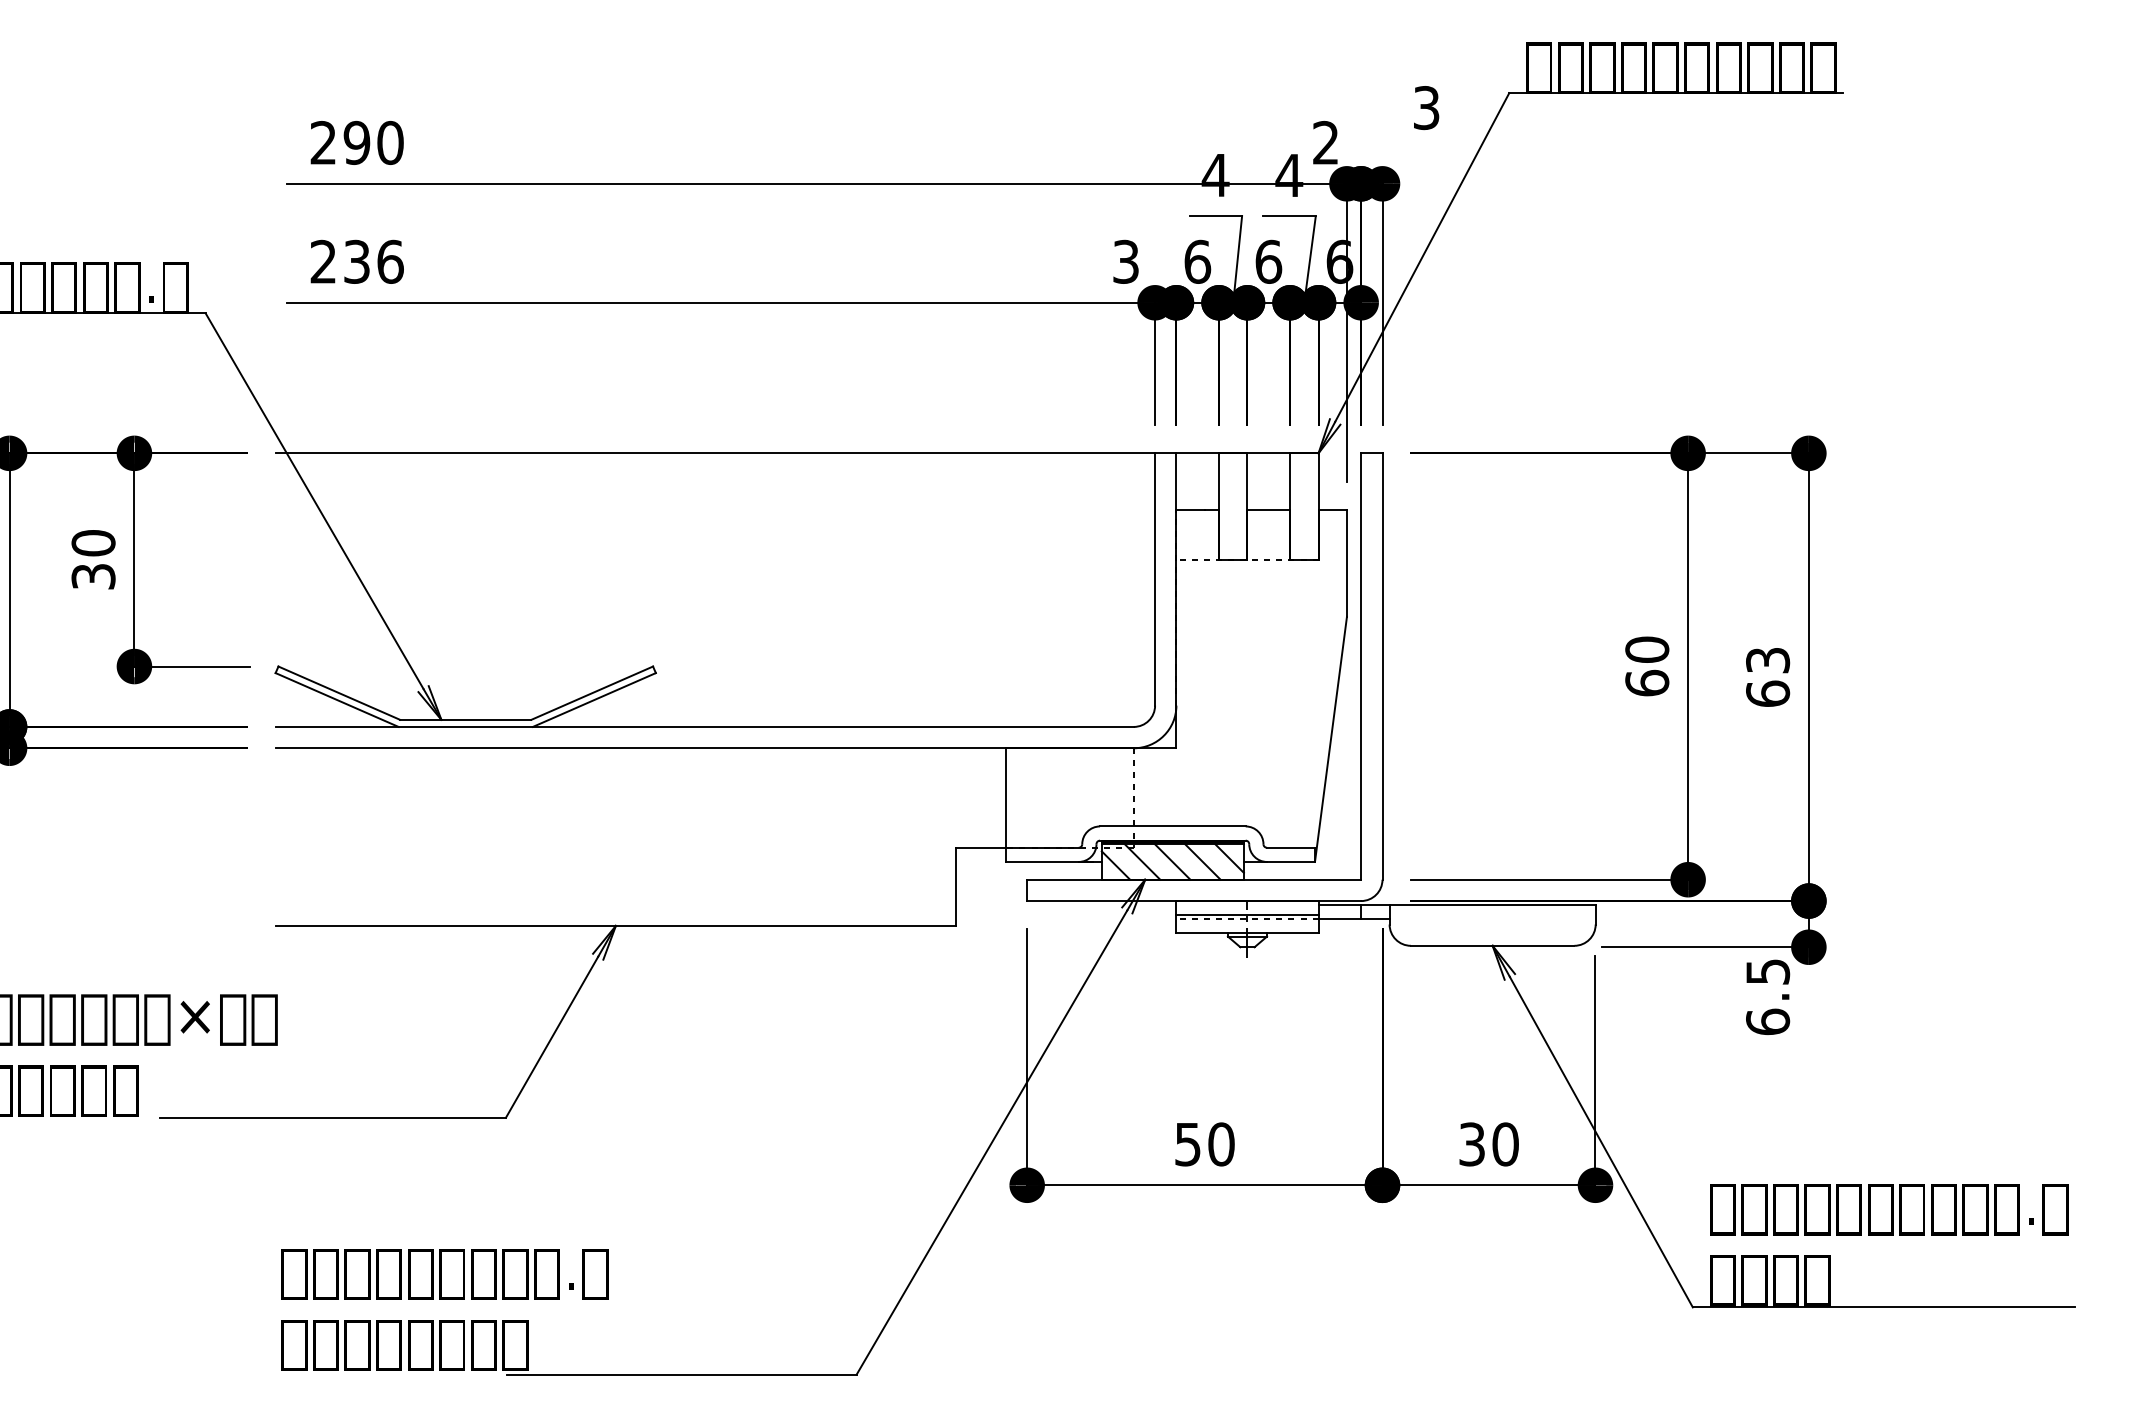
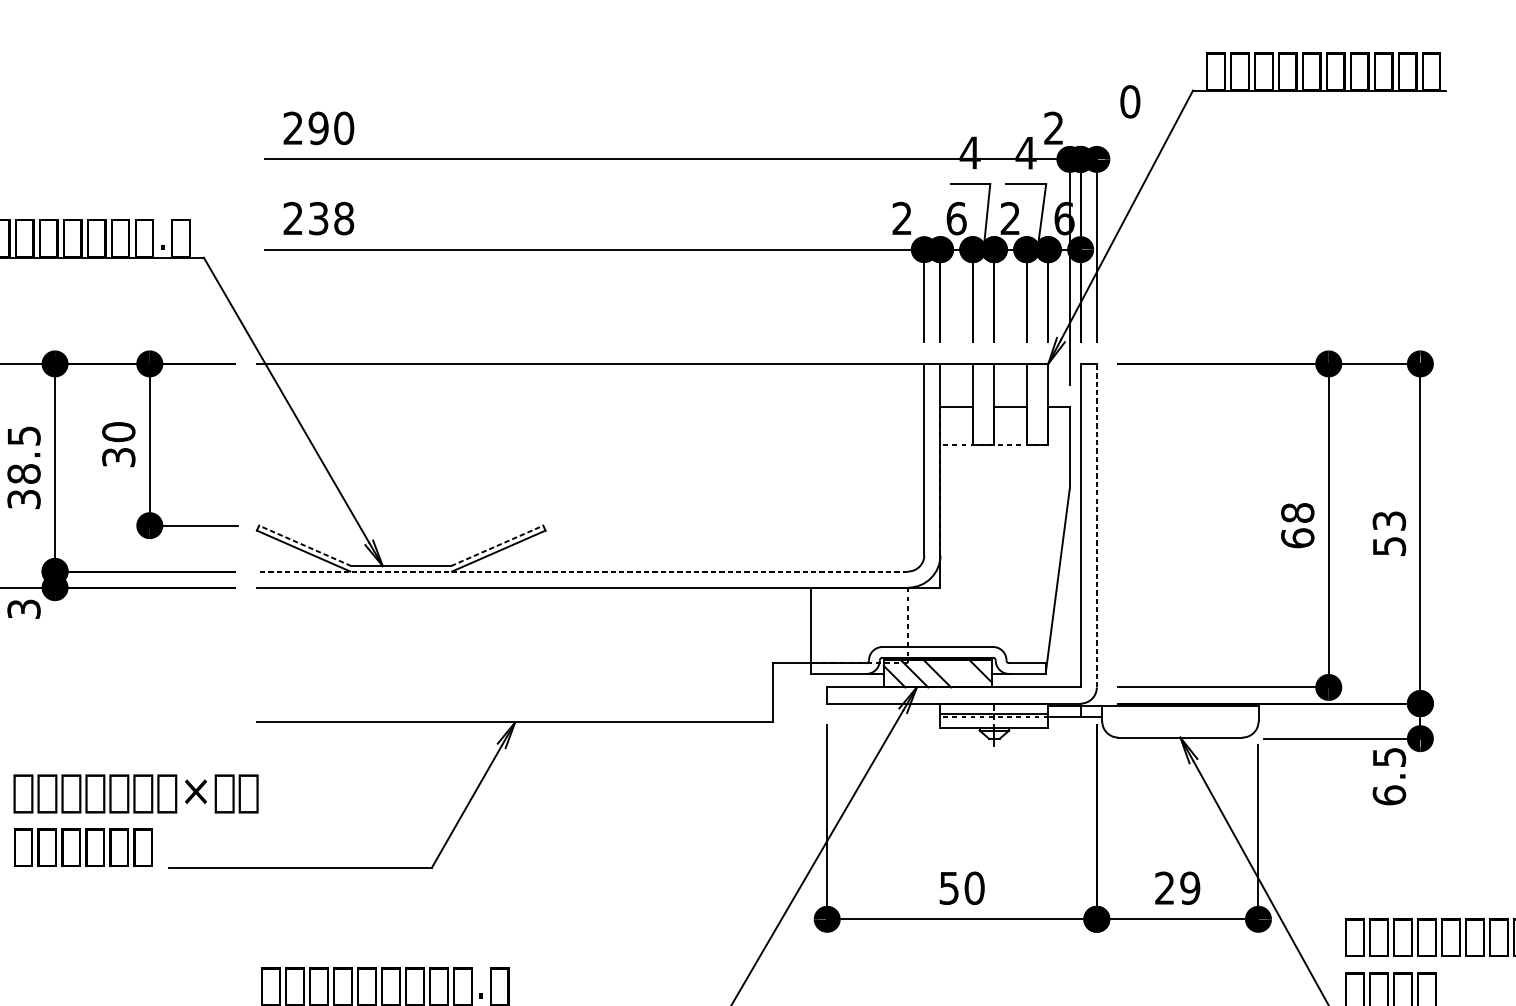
text: (1426, 108) -> (1130, 102), 3 -> 0
text: (390, 261) -> (344, 218), 236 -> 238
text: (1125, 261) -> (901, 218), 3 -> 2
text: (1268, 261) -> (1010, 218), 6 -> 2
text: (1647, 649) -> (1297, 512), 60 -> 68
line: (1382, 666) -> (1096, 525), solid -> dashed
line: (338, 693) -> (304, 546), solid -> dashed
line: (592, 693) -> (497, 546), solid -> dashed
text: (1768, 693) -> (1389, 546), 63 -> 53
line: (704, 726) -> (582, 571), solid -> dashed
line: (1202, 861) -> (960, 673), removed
text: (1488, 1144) -> (1177, 888), 30 -> 29

